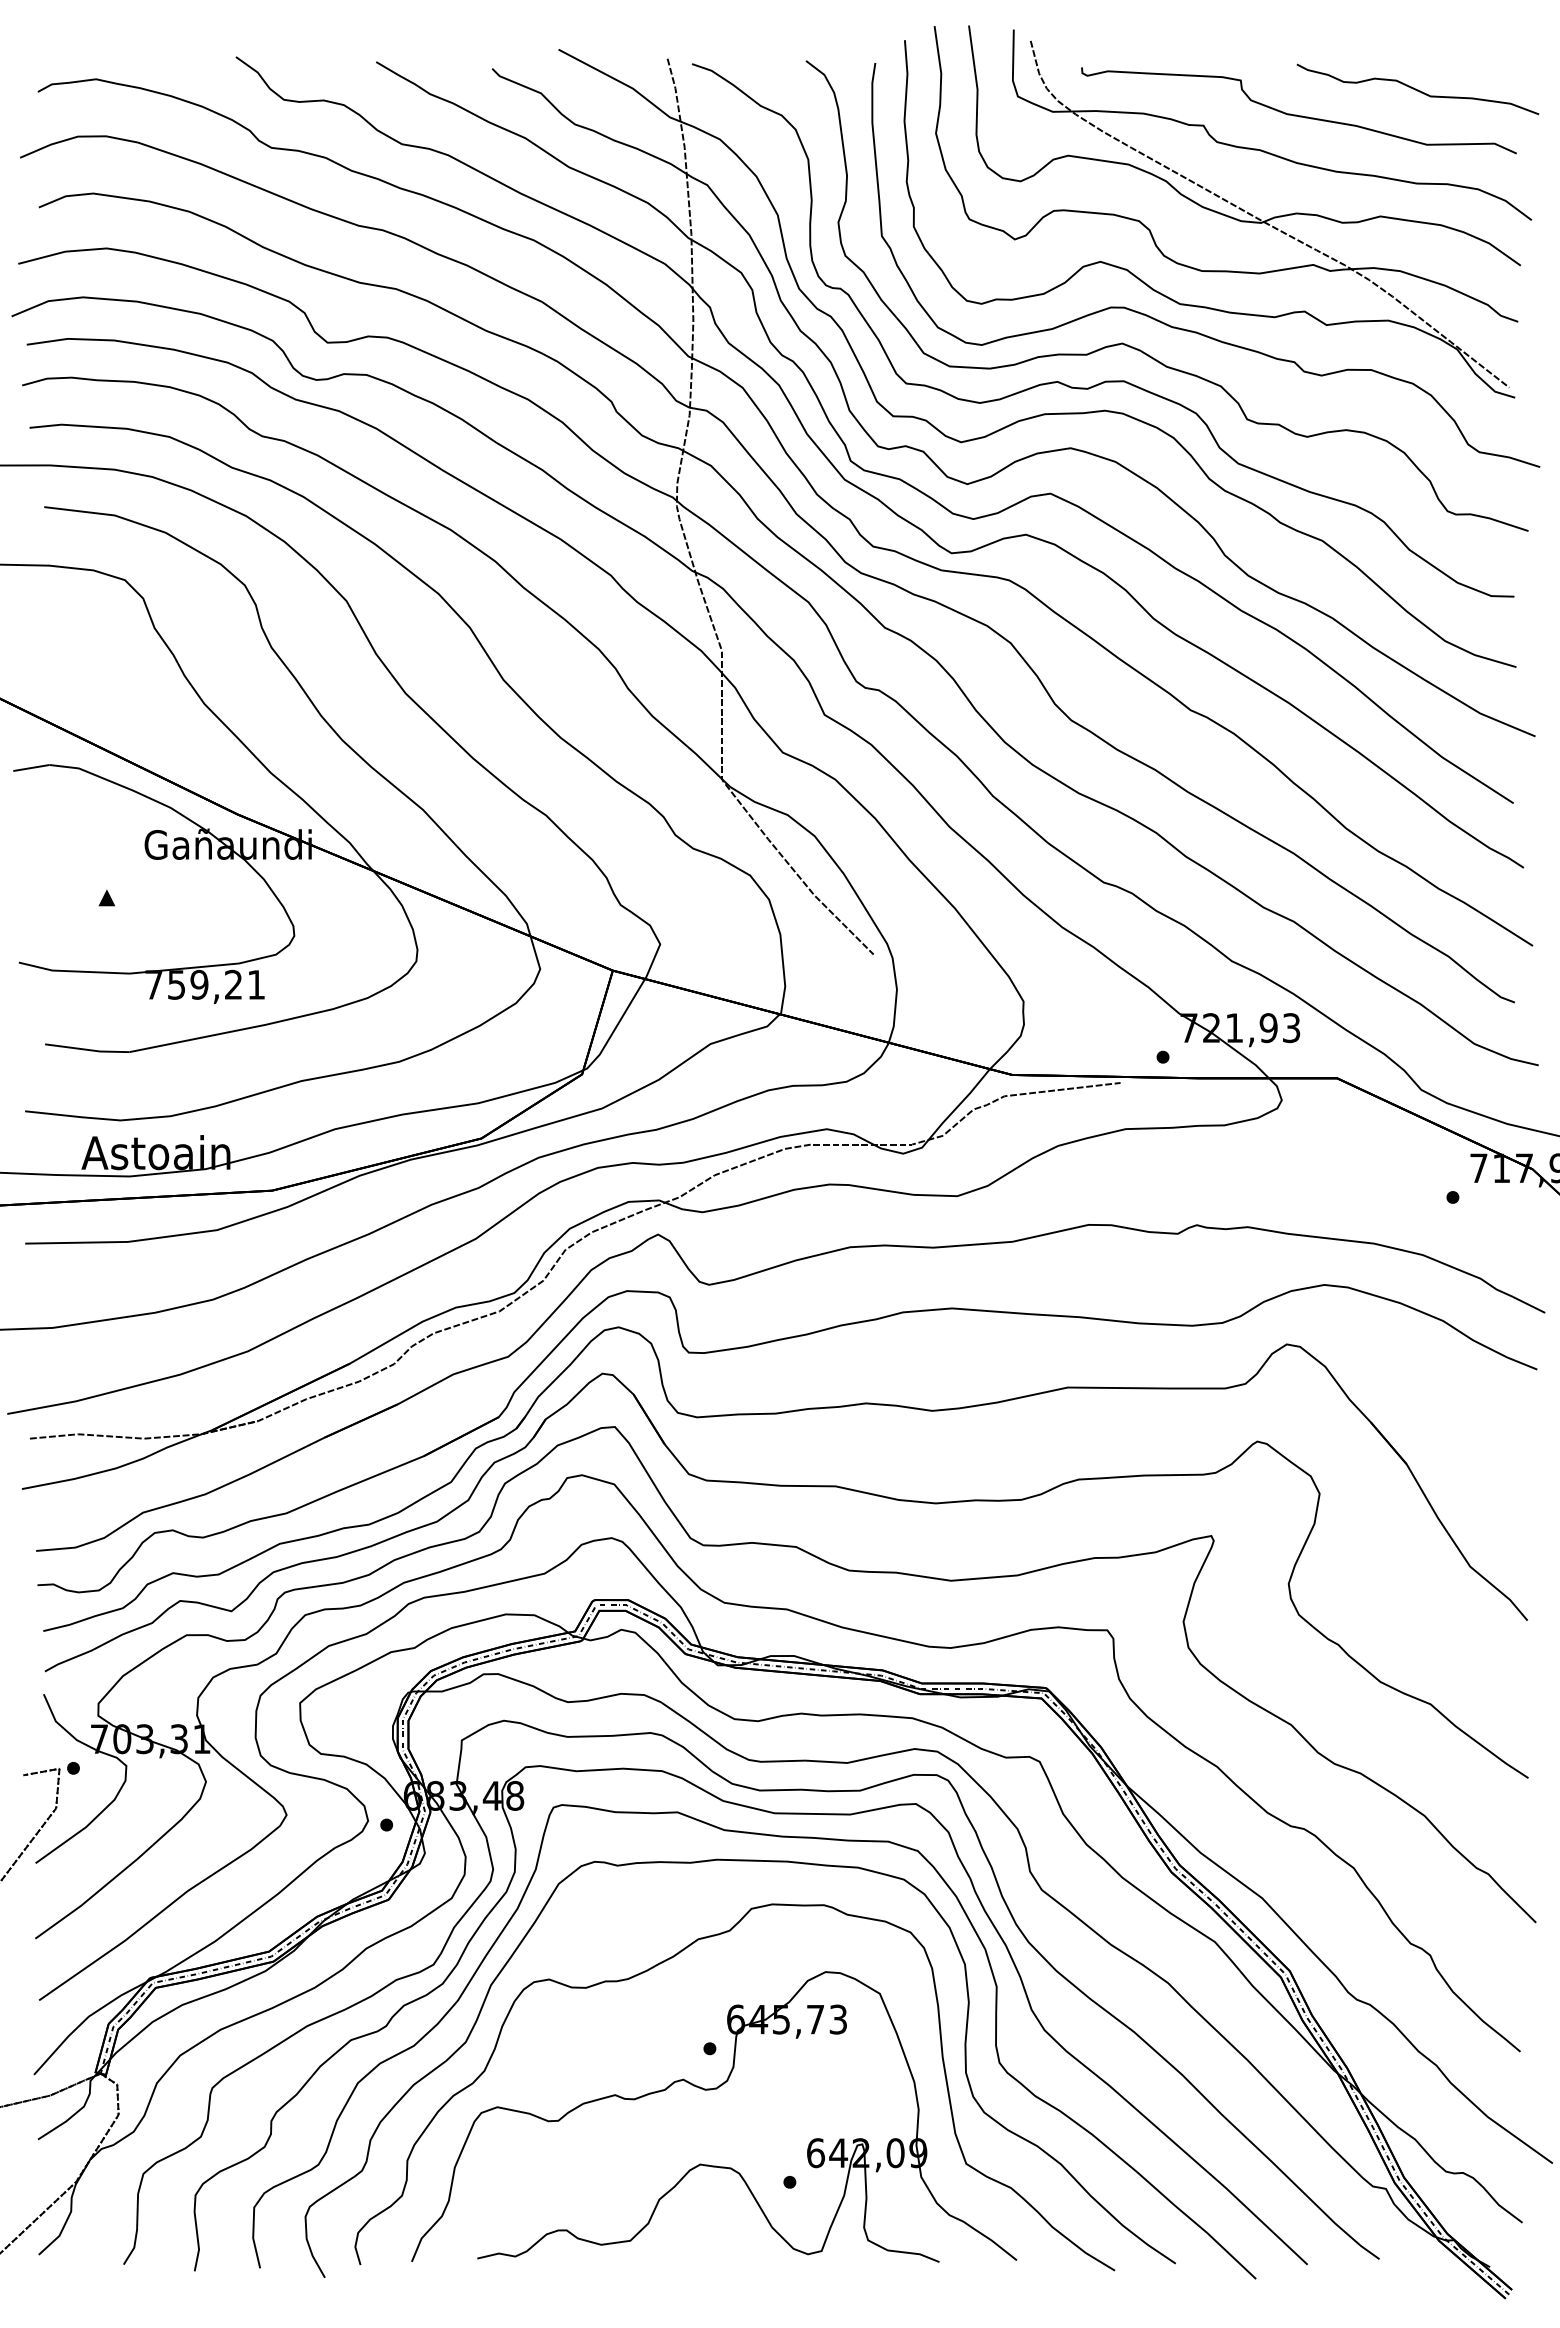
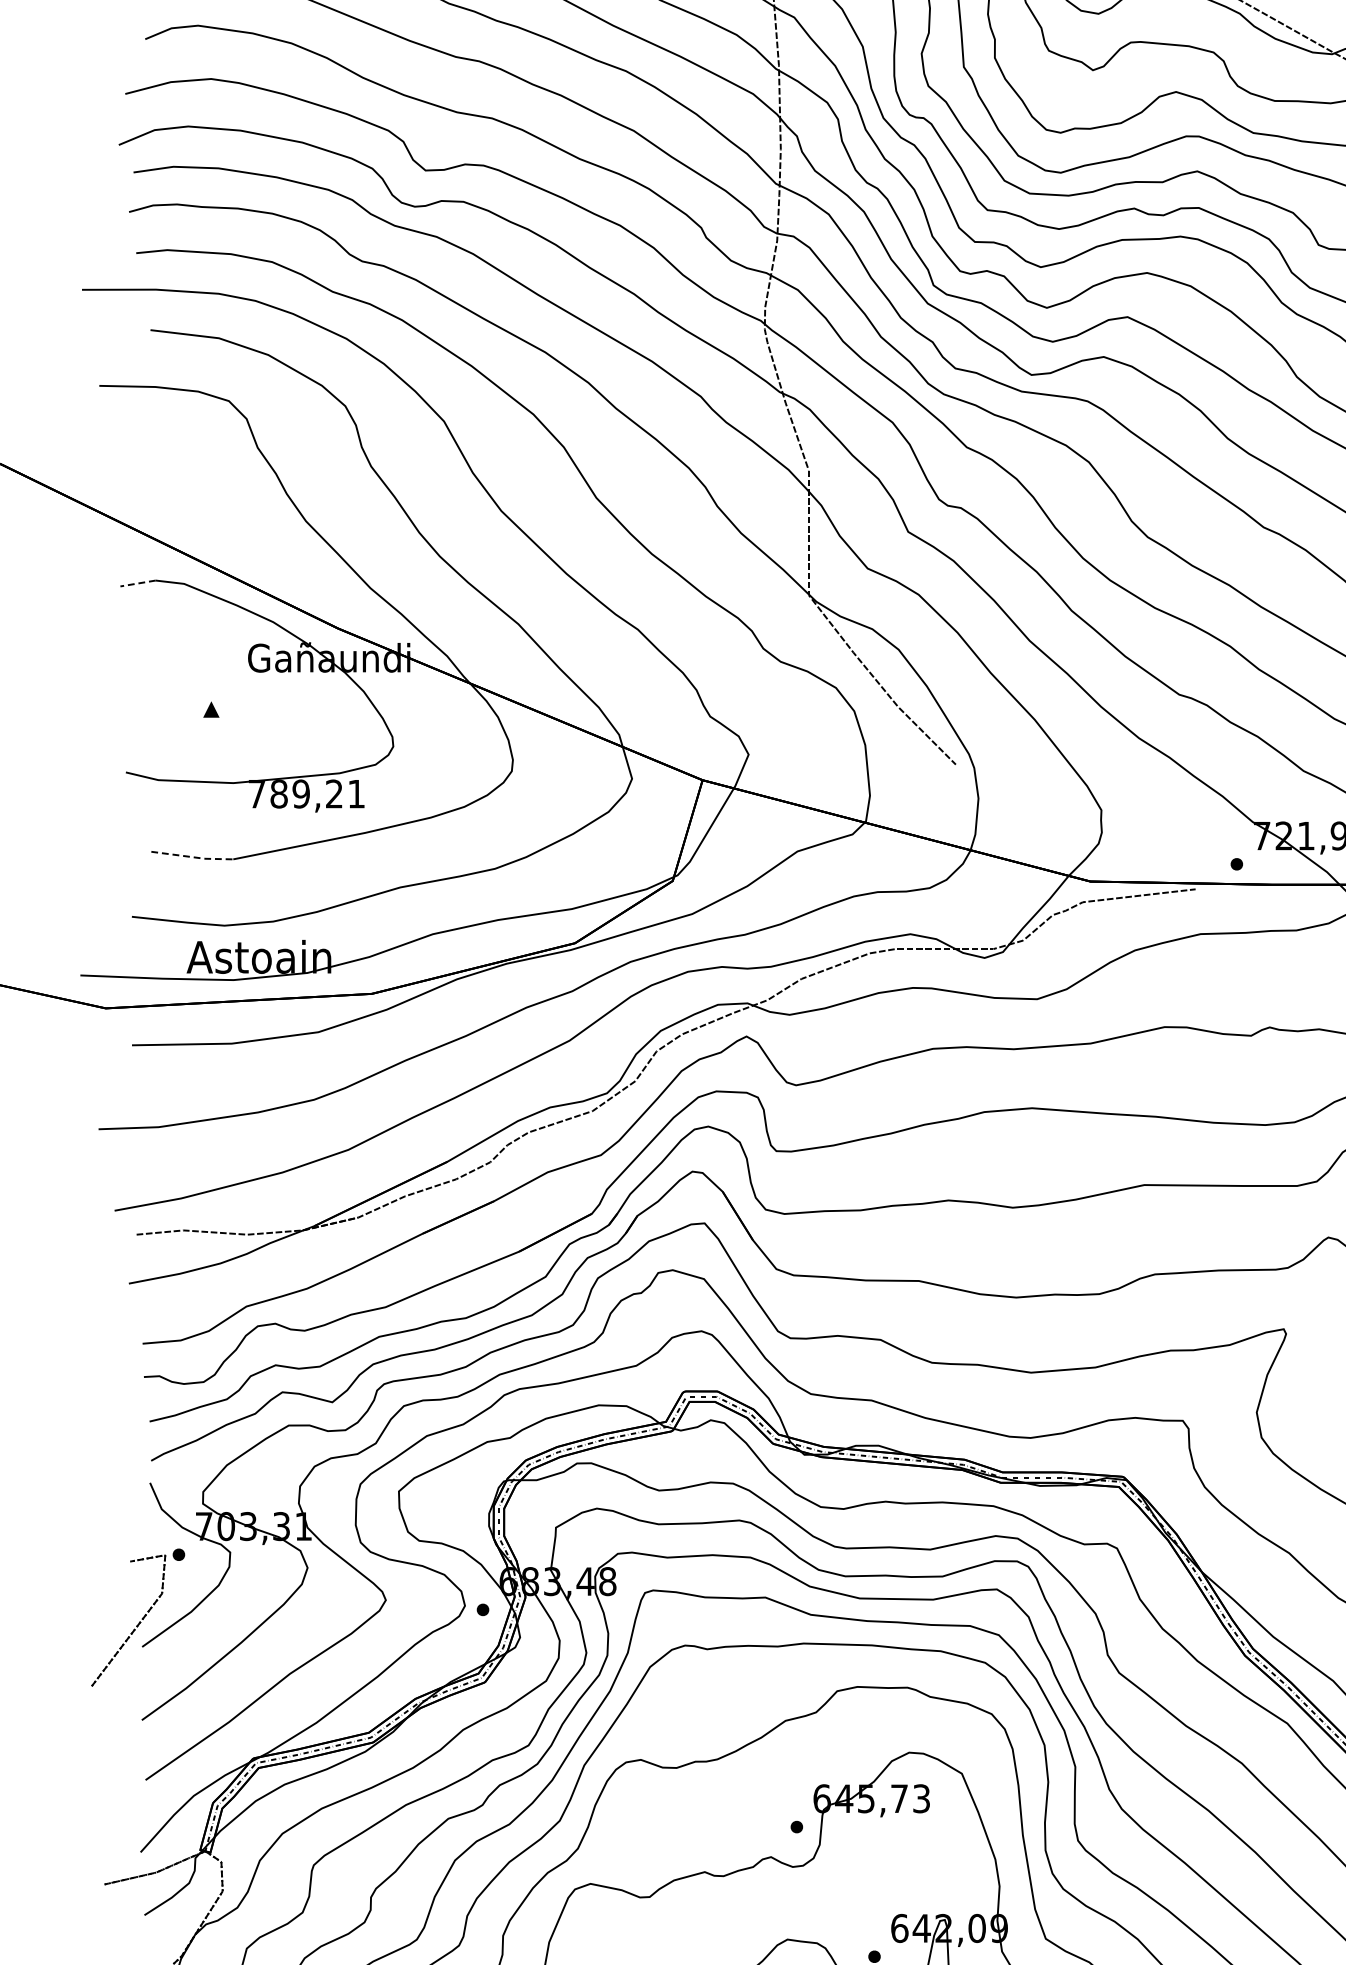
line: (30, 768) -> (137, 583), solid -> dashed
text: (176, 984) -> (278, 793), 759,21 -> 789,21
line: (88, 1049) -> (193, 856), solid -> dashed

